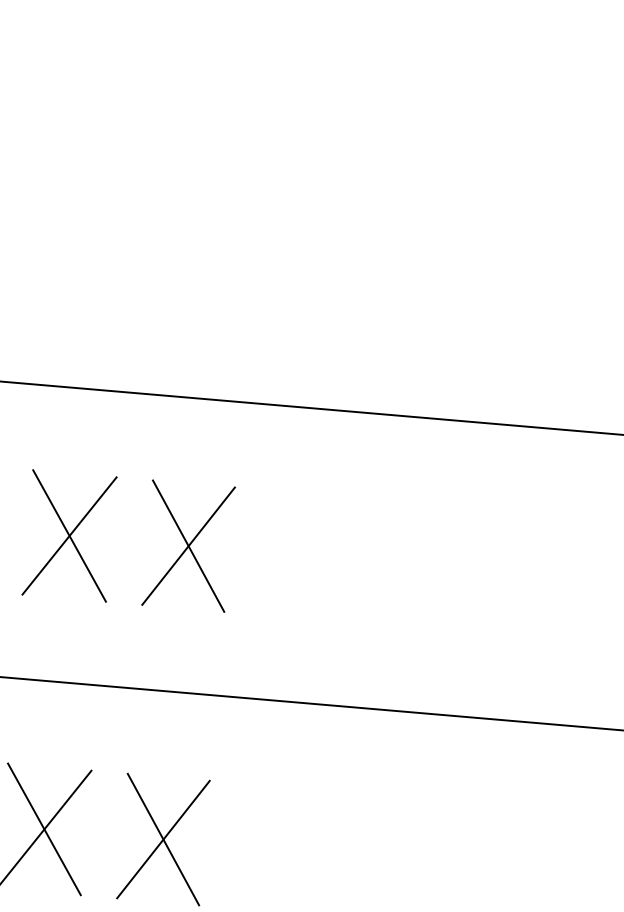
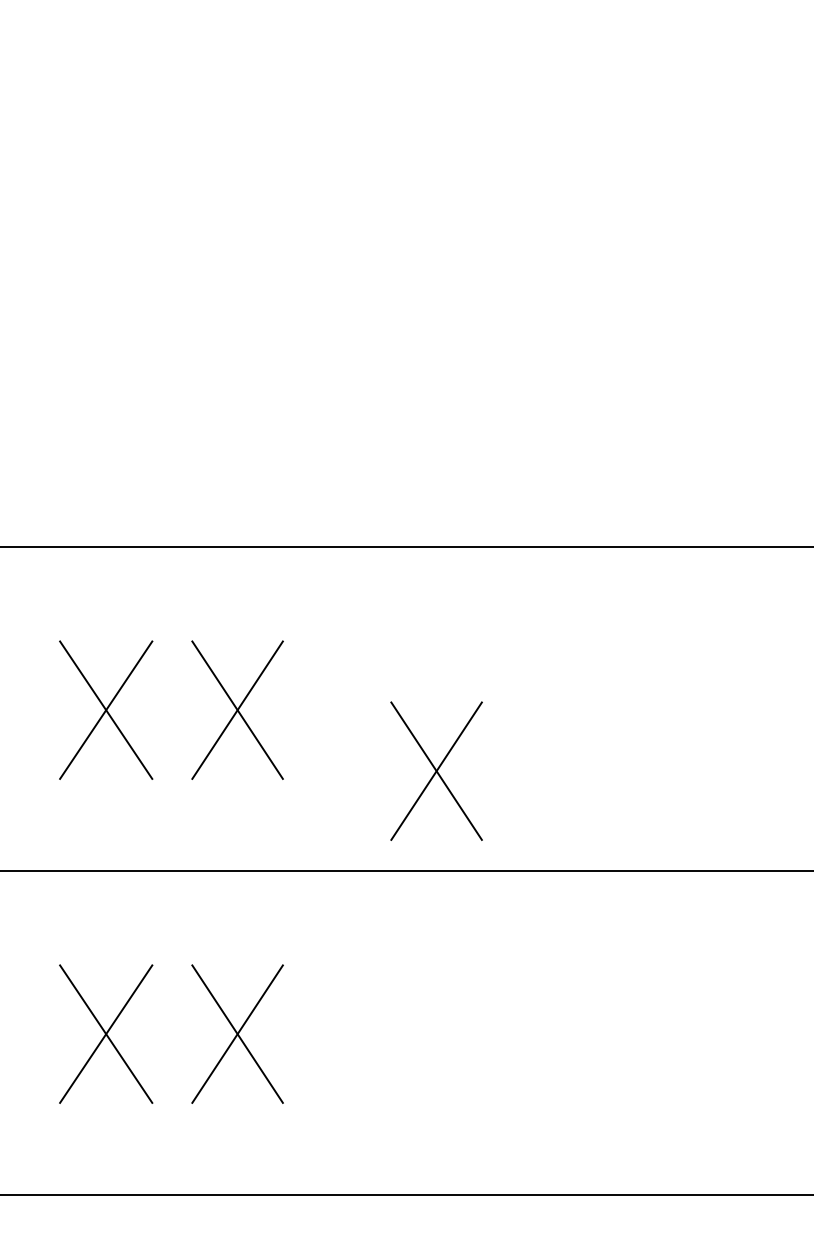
part: (364, 616) -> (436, 770), added

